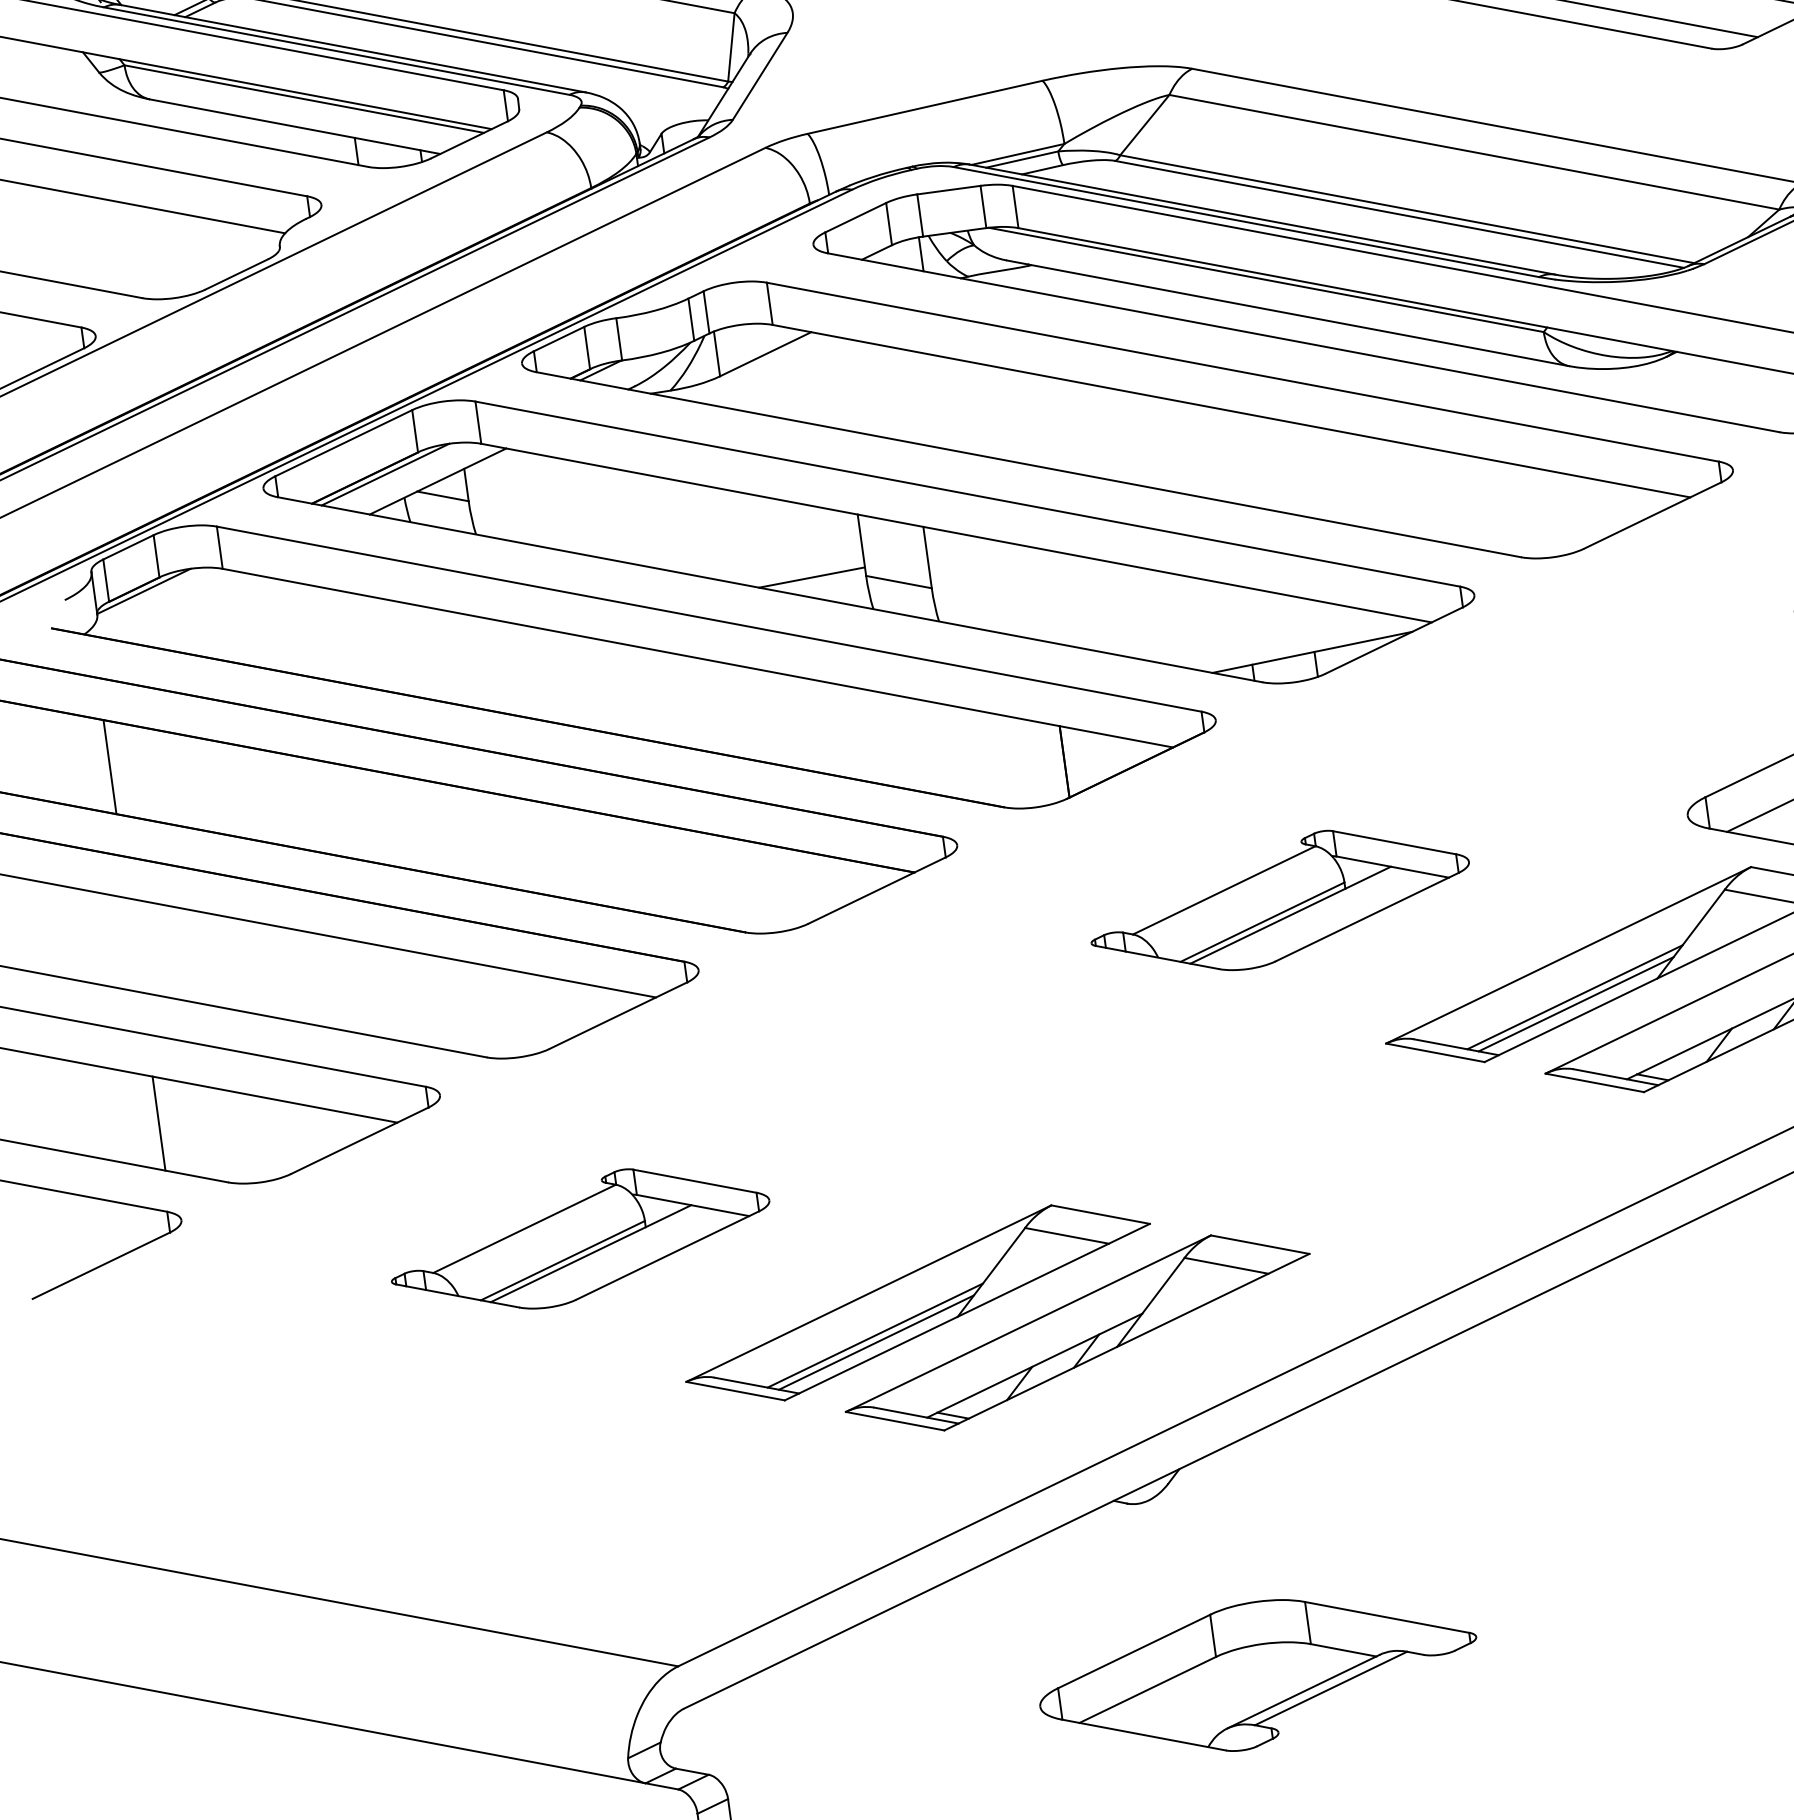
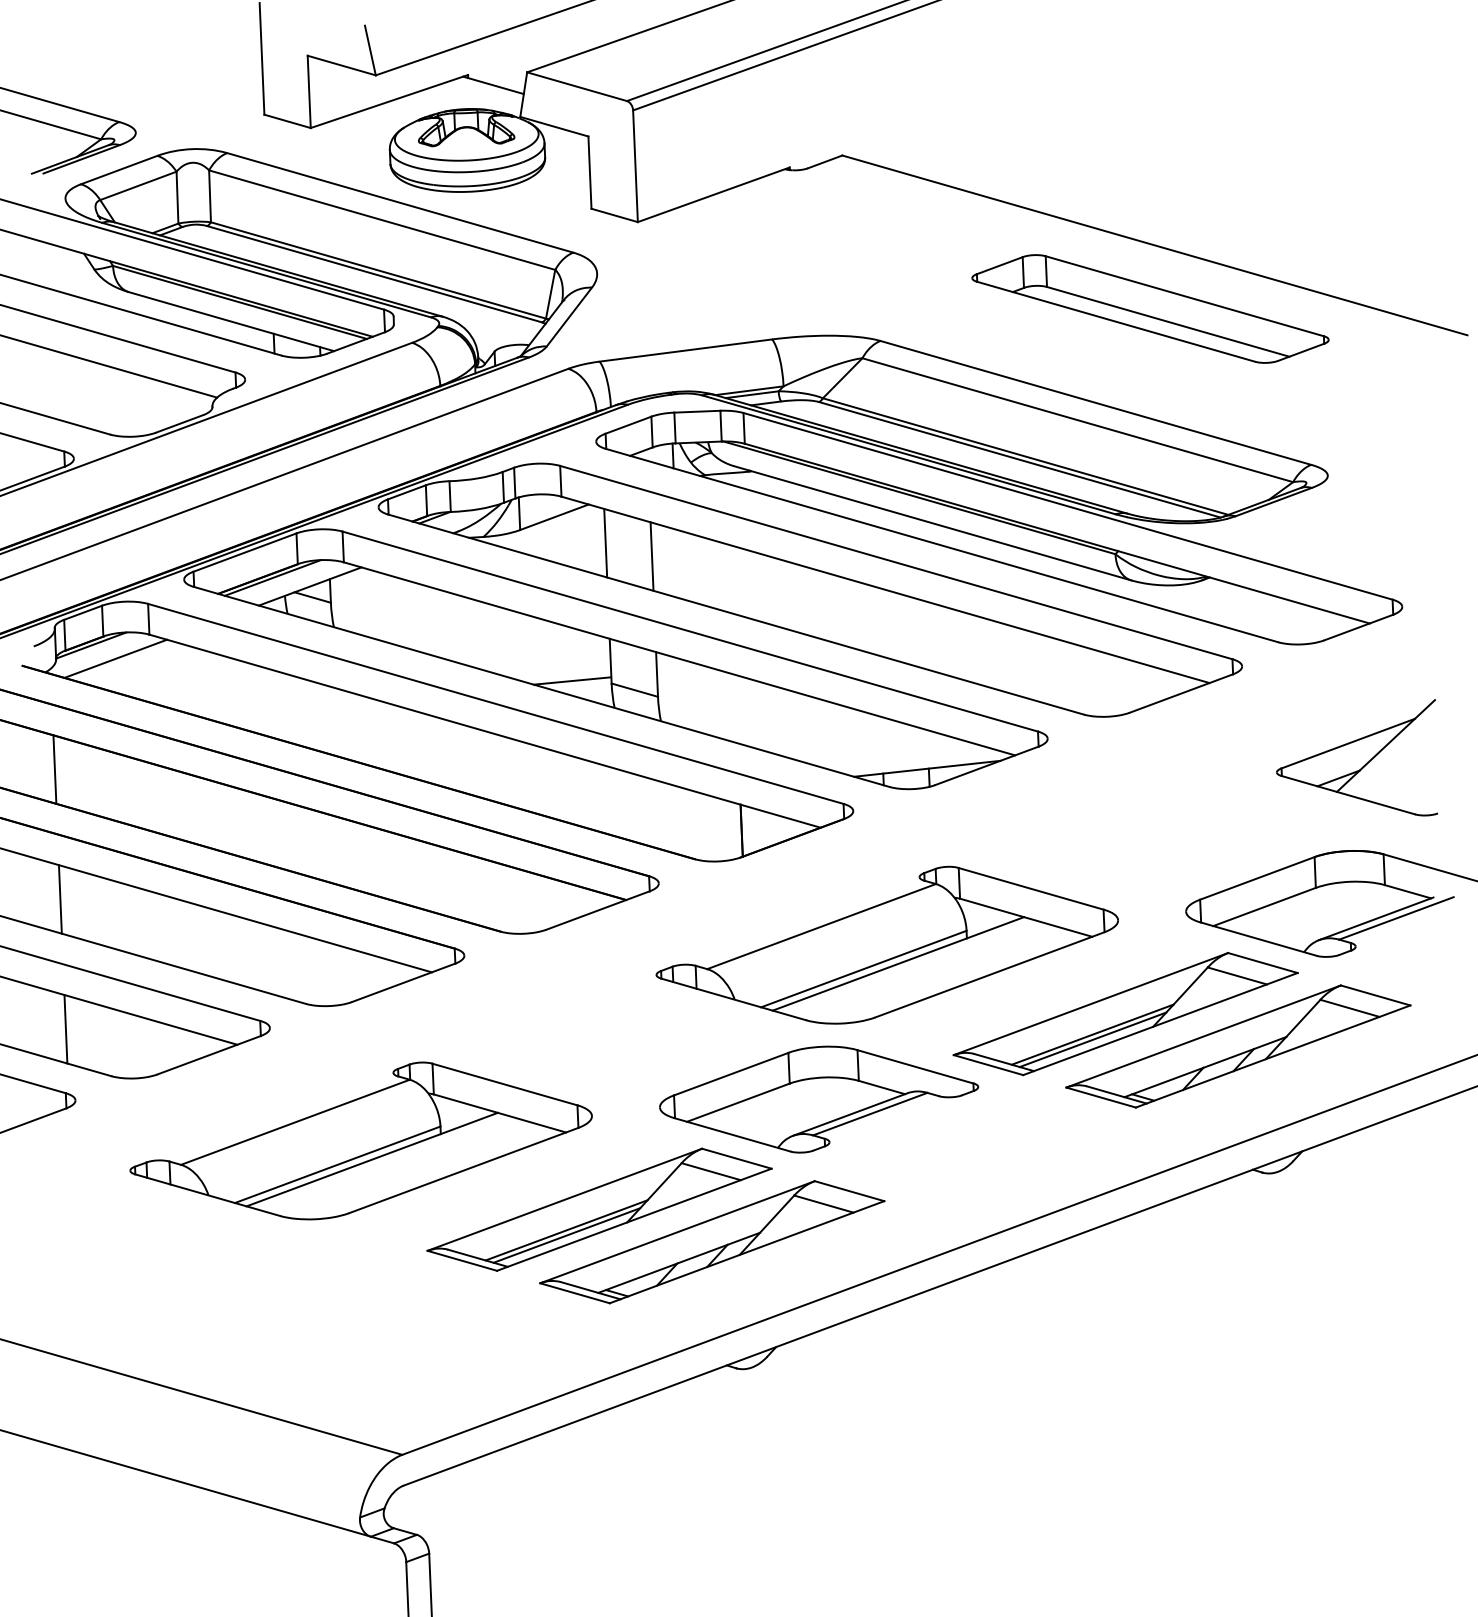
line: (839, 382) -> (605, 542), added
line: (904, 395) -> (651, 556), added
line: (179, 606) -> (115, 658), added
part: (1279, 899) -> (886, 944), size x1.67
line: (133, 945) -> (59, 899), added
part: (579, 1238) -> (360, 1140), size x1.67
part: (1259, 1674) -> (819, 1099), moved

